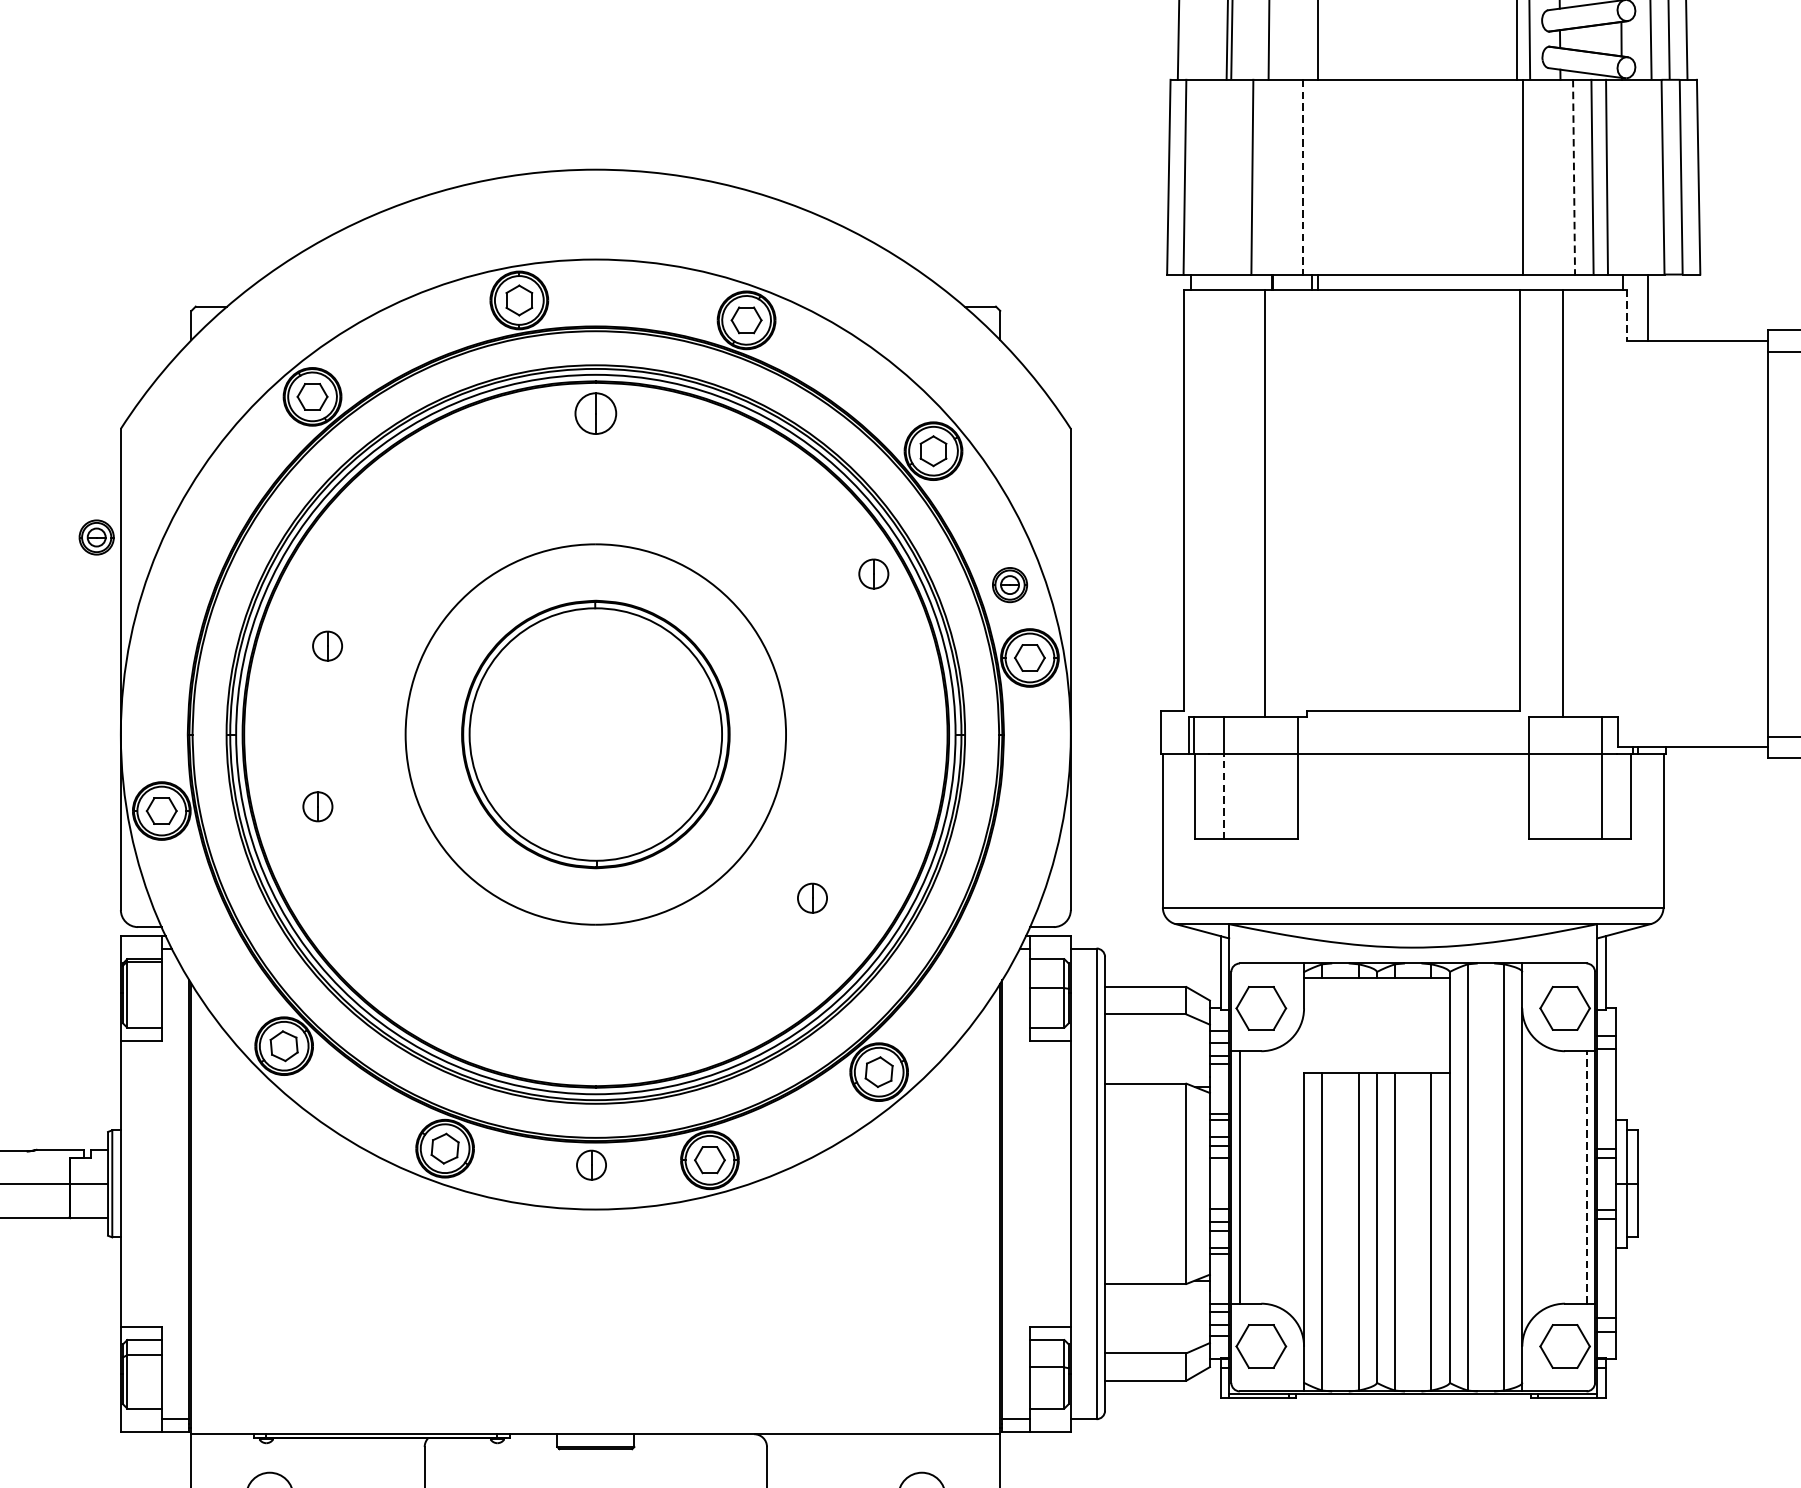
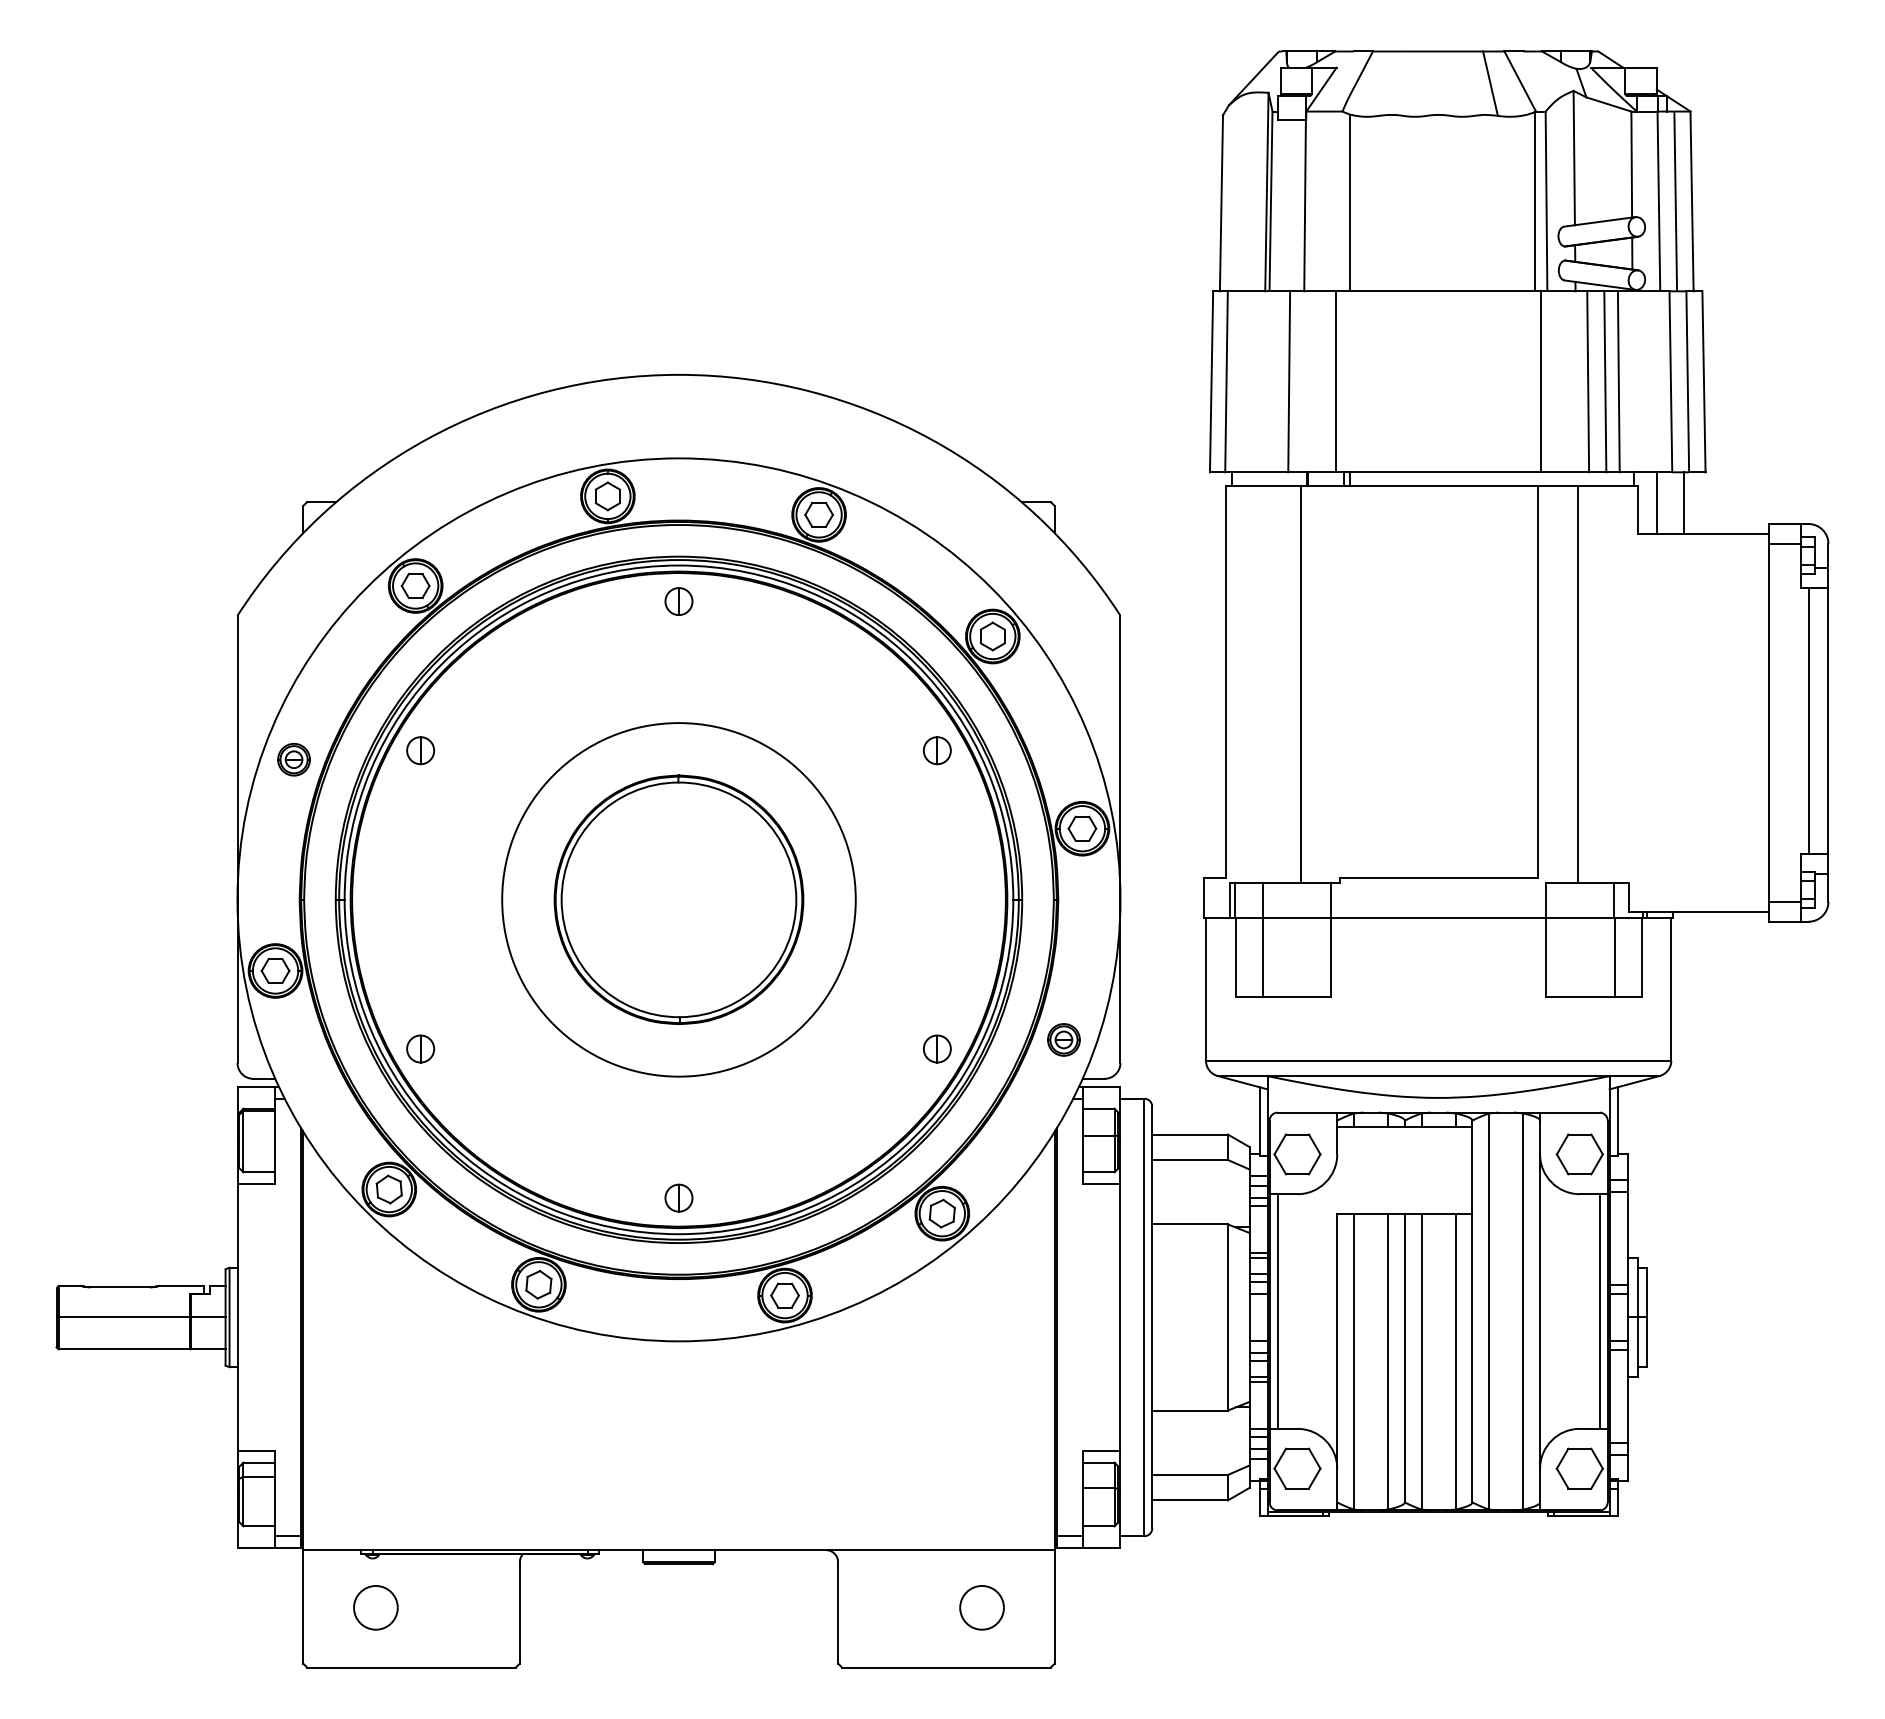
line: (1303, 177) -> (1336, 382), dashed -> solid
line: (1574, 177) -> (1588, 382), dashed -> solid
line: (1677, 307) -> (1684, 502), added
line: (1627, 315) -> (1637, 510), dashed -> solid
part: (595, 413) -> (678, 601), size x0.71
part: (96, 537) -> (293, 759), moved
part: (1009, 584) -> (1063, 1039), moved
part: (327, 645) -> (420, 750), moved
line: (1223, 796) -> (1262, 957), dashed -> solid
part: (317, 806) -> (420, 1048), moved
part: (812, 897) -> (937, 1048), moved
part: (591, 1164) -> (678, 1197), moved
line: (1586, 1177) -> (1599, 1311), dashed -> solid

